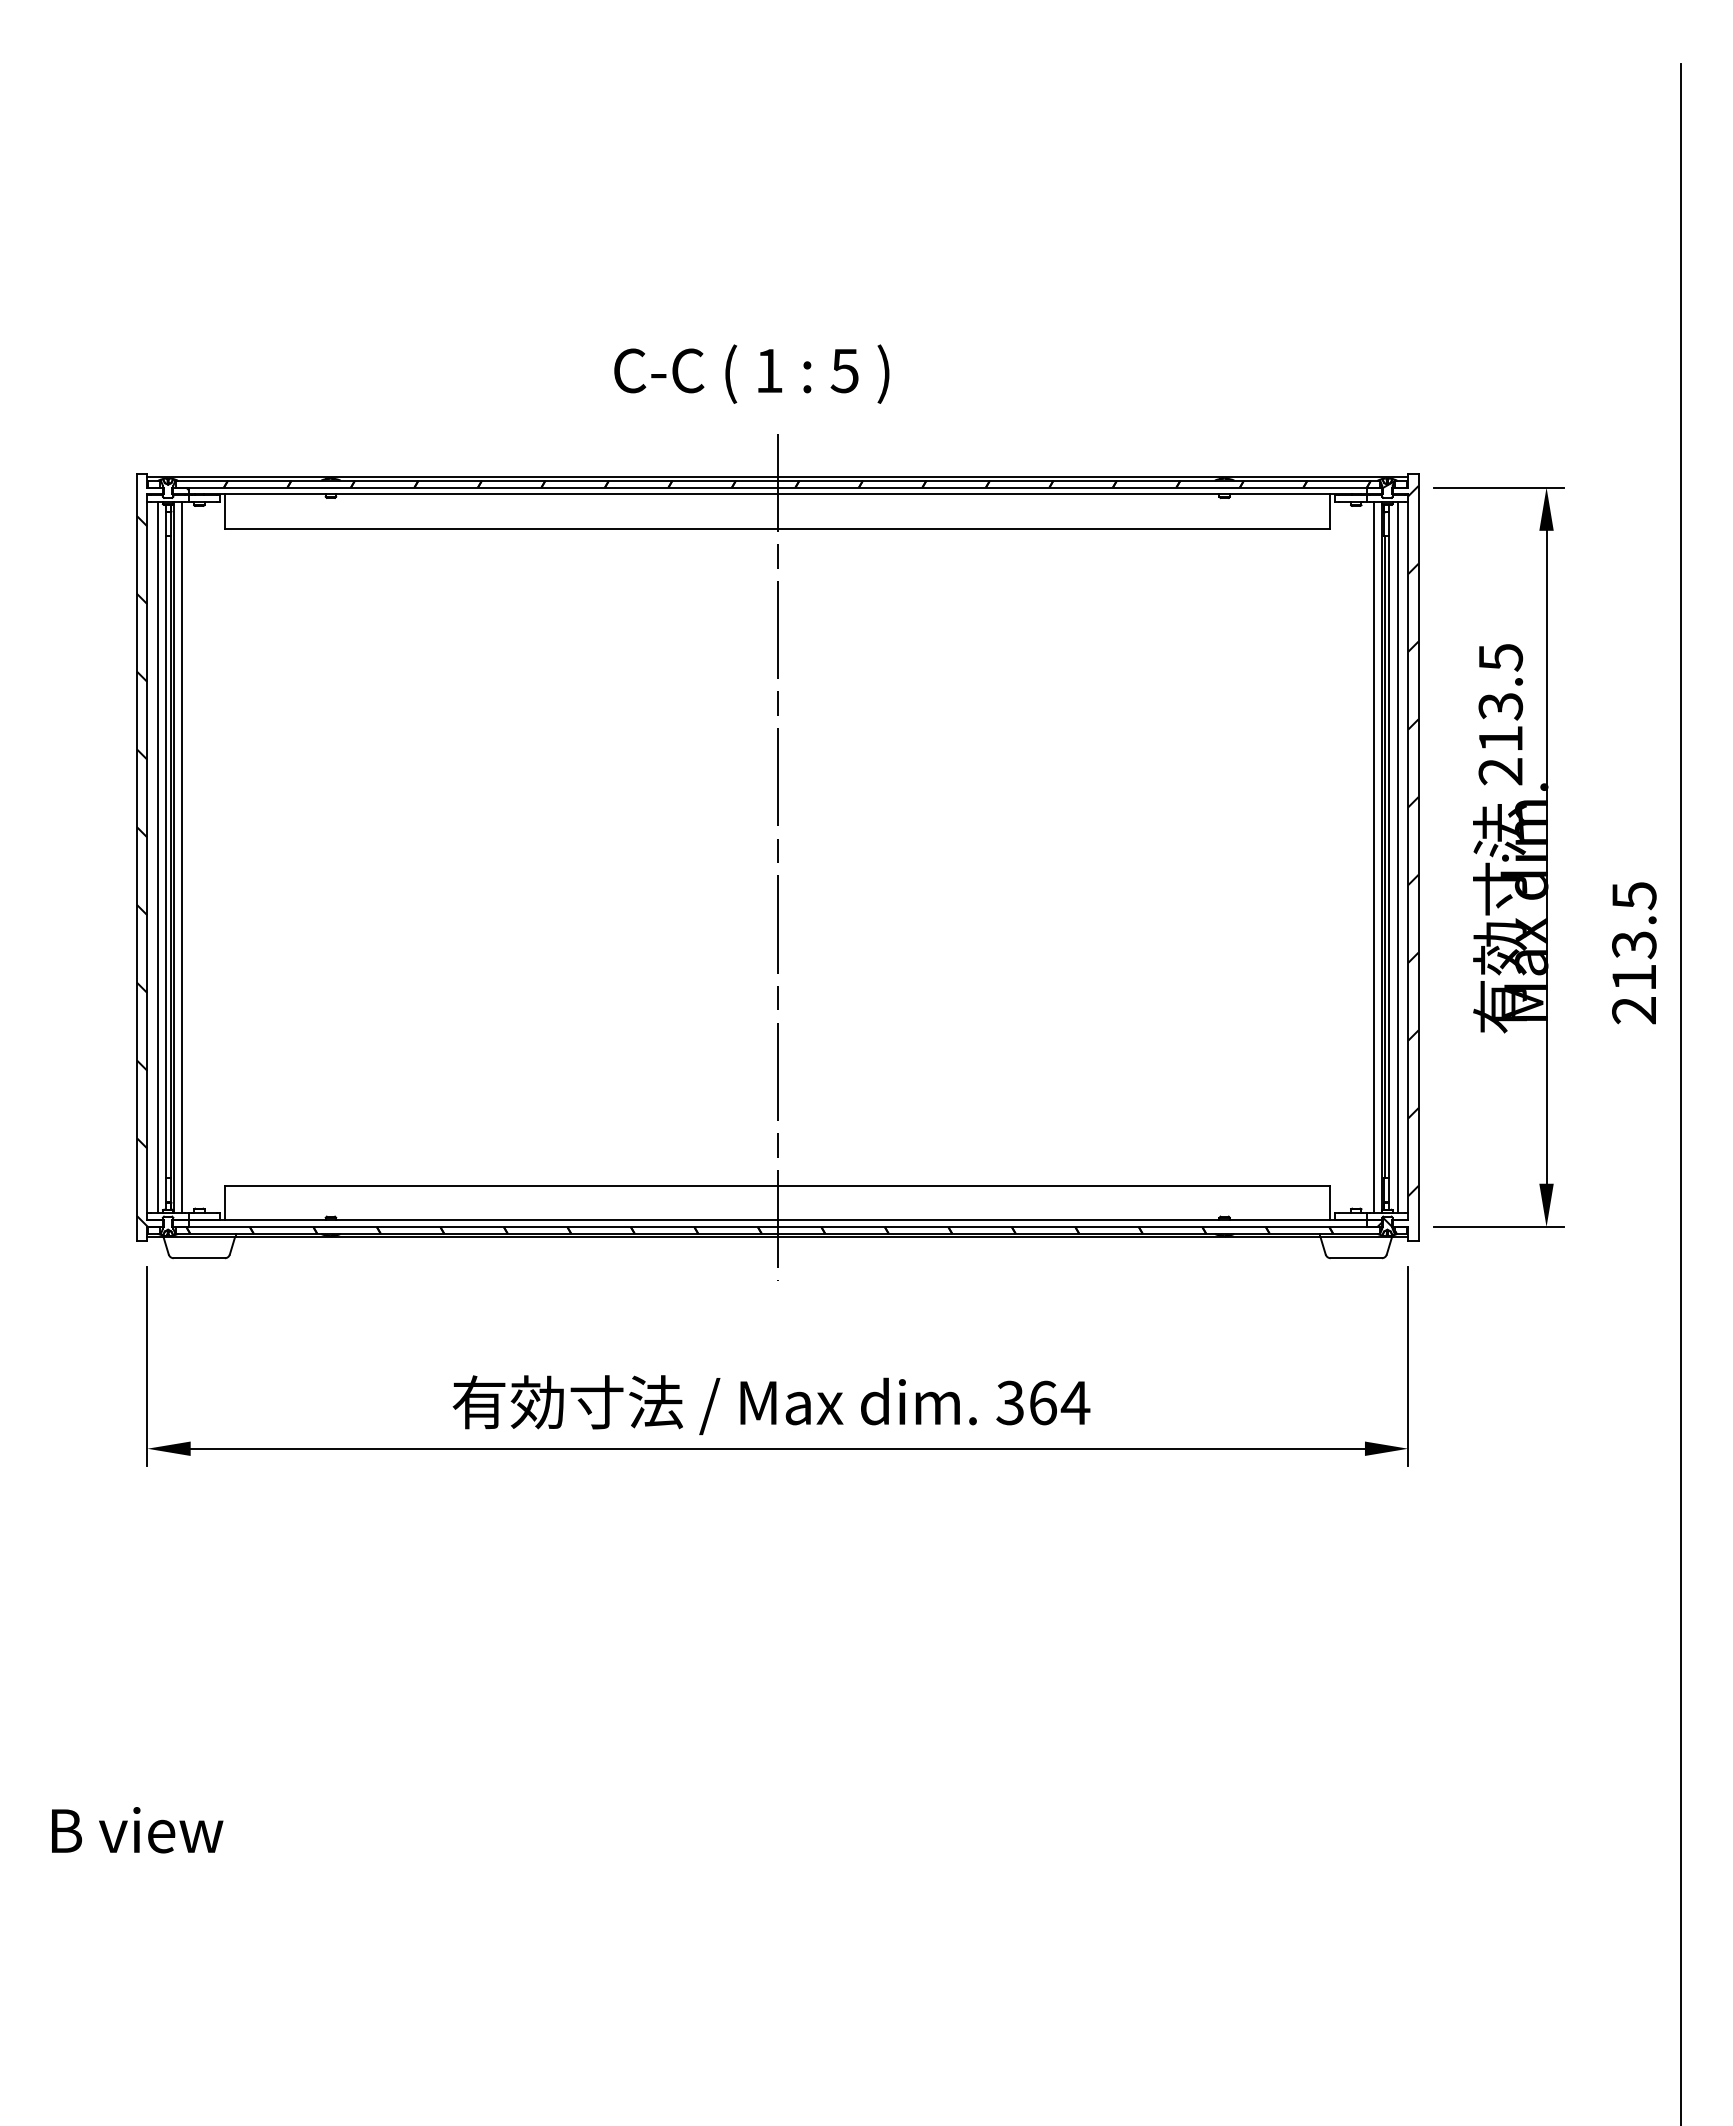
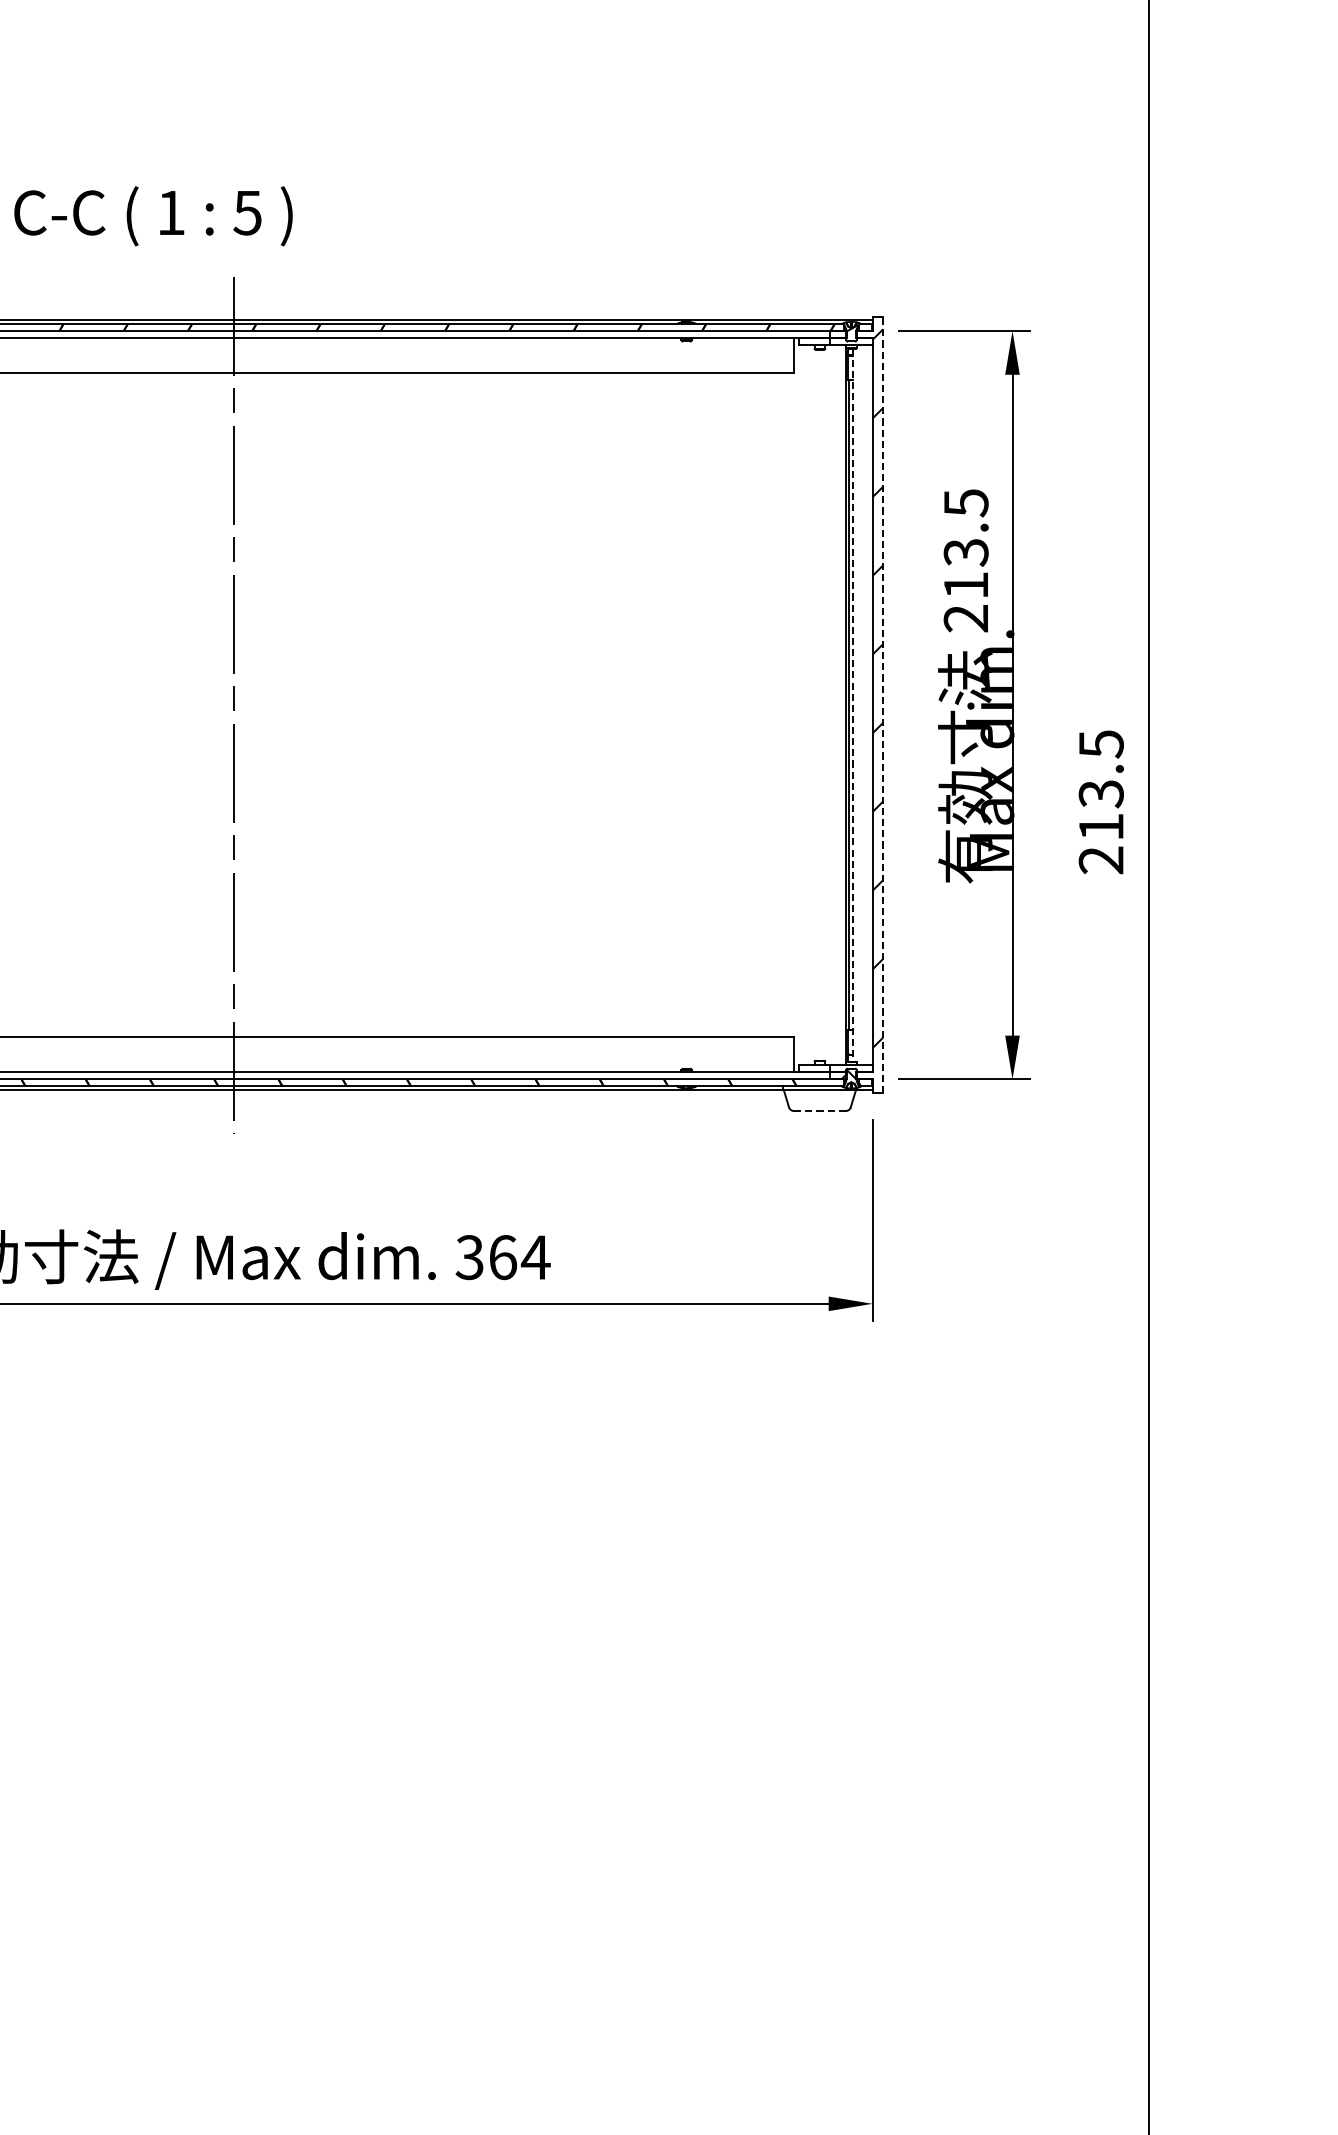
text: (751, 373) -> (153, 215), moved
line: (1373, 856) -> (837, 704), removed
line: (1397, 856) -> (861, 704), removed
line: (1389, 857) -> (853, 705), solid -> dashed
line: (1418, 857) -> (882, 705), solid -> dashed
line: (1356, 1258) -> (820, 1111), solid -> dashed

